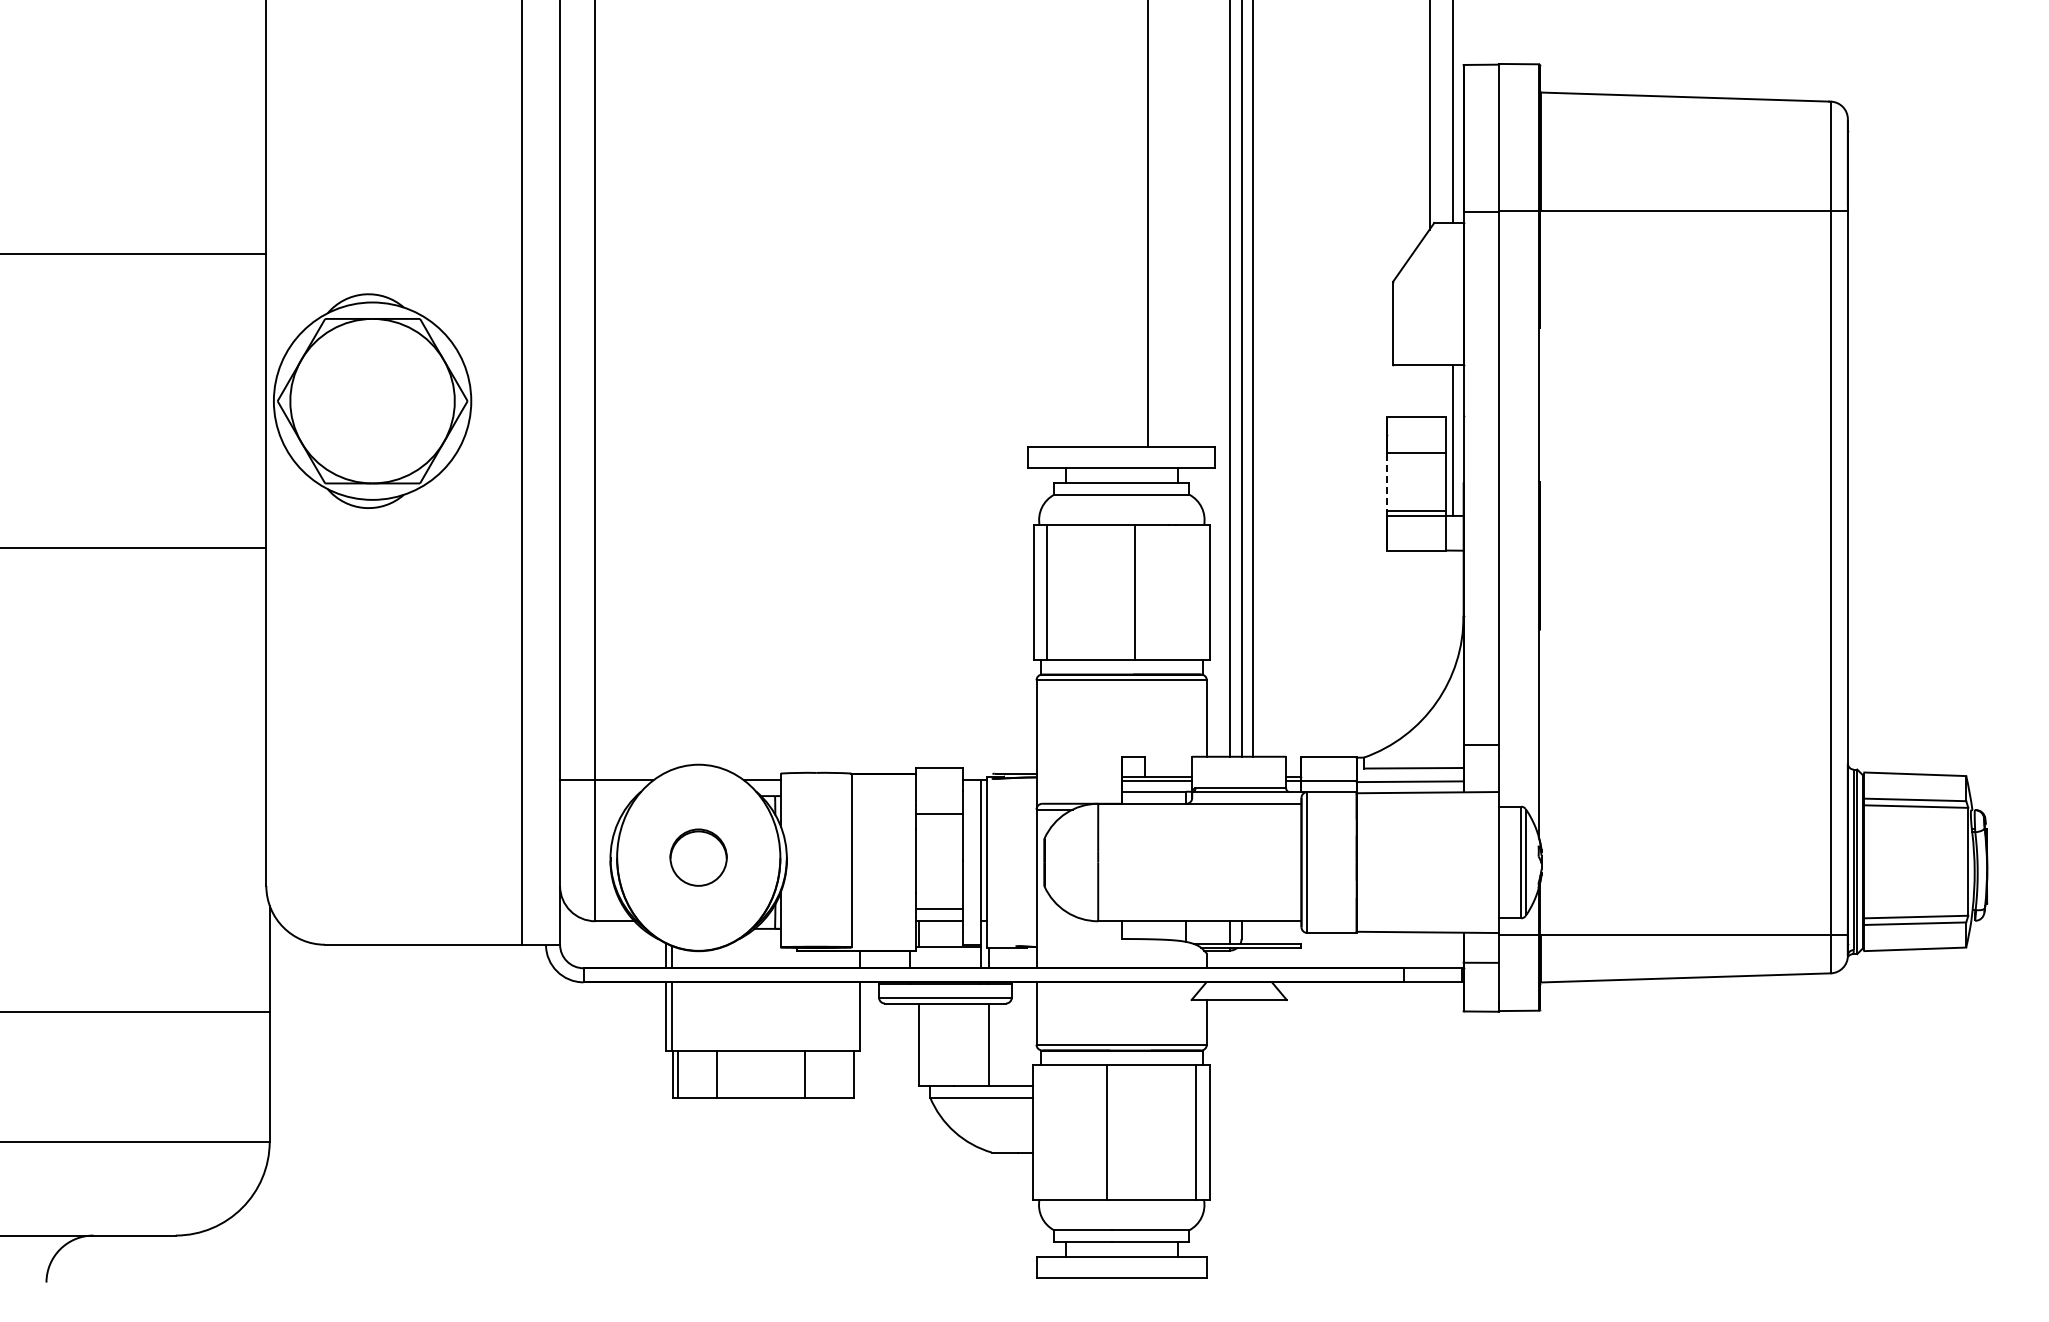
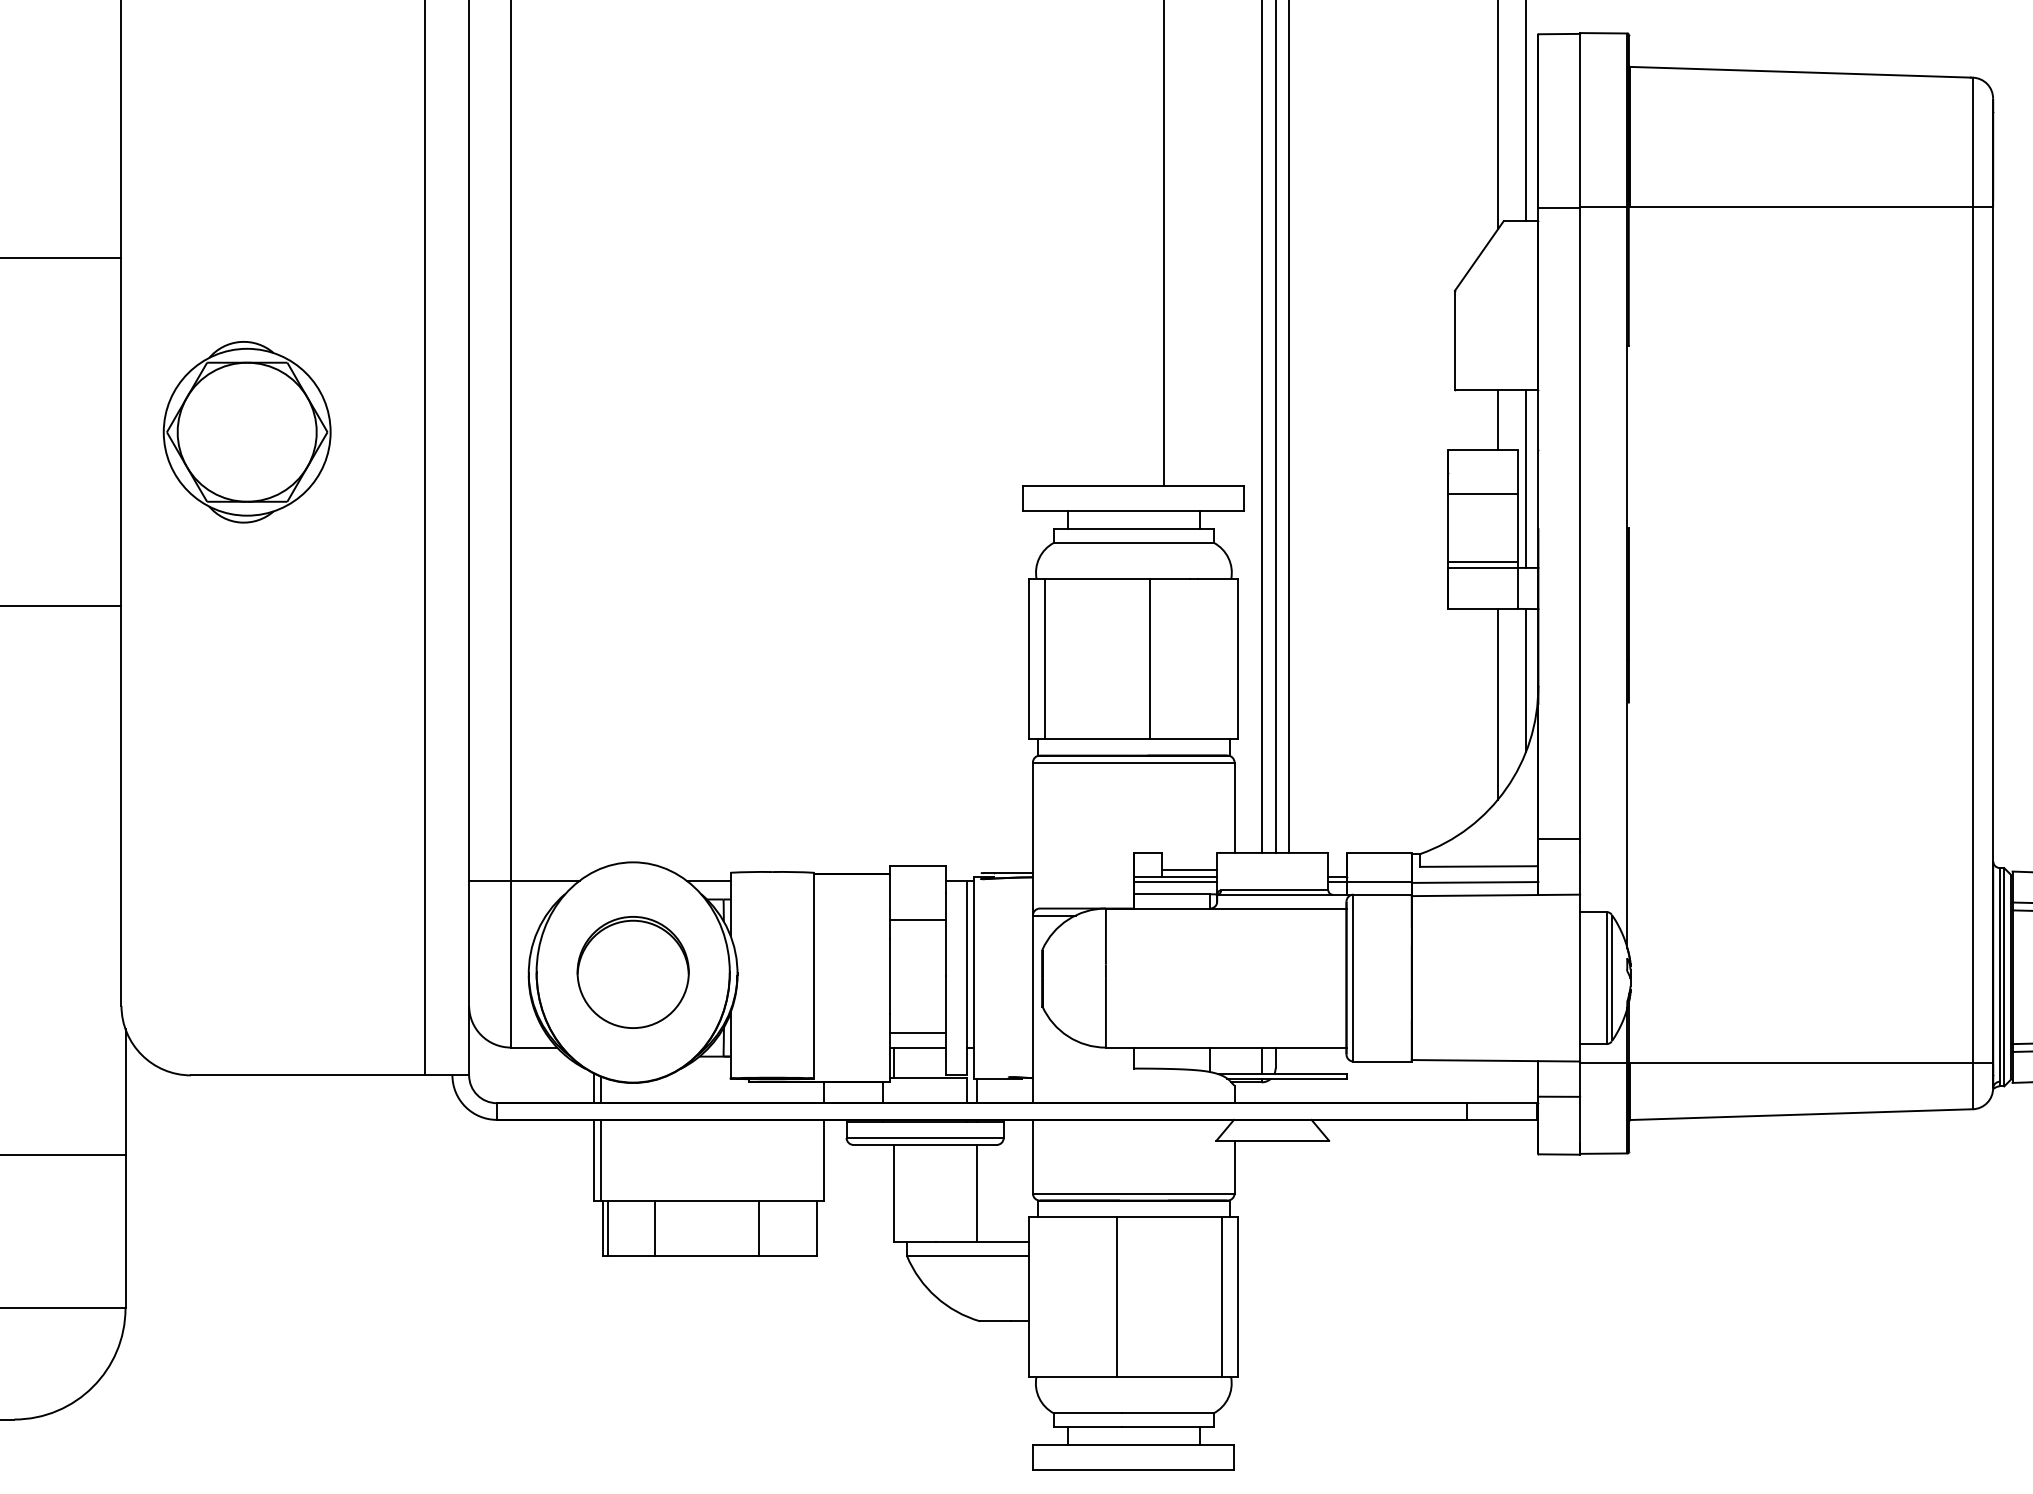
line: (1429, 390) -> (1497, 419), added
part: (372, 401) -> (247, 432), size x0.71
line: (1387, 487) -> (1448, 534), dashed -> solid
line: (1453, 610) -> (1526, 679), added
line: (1429, 630) -> (1497, 703), added
line: (1168, 771) -> (1189, 870), added
part: (698, 857) -> (632, 972), size x1.67

